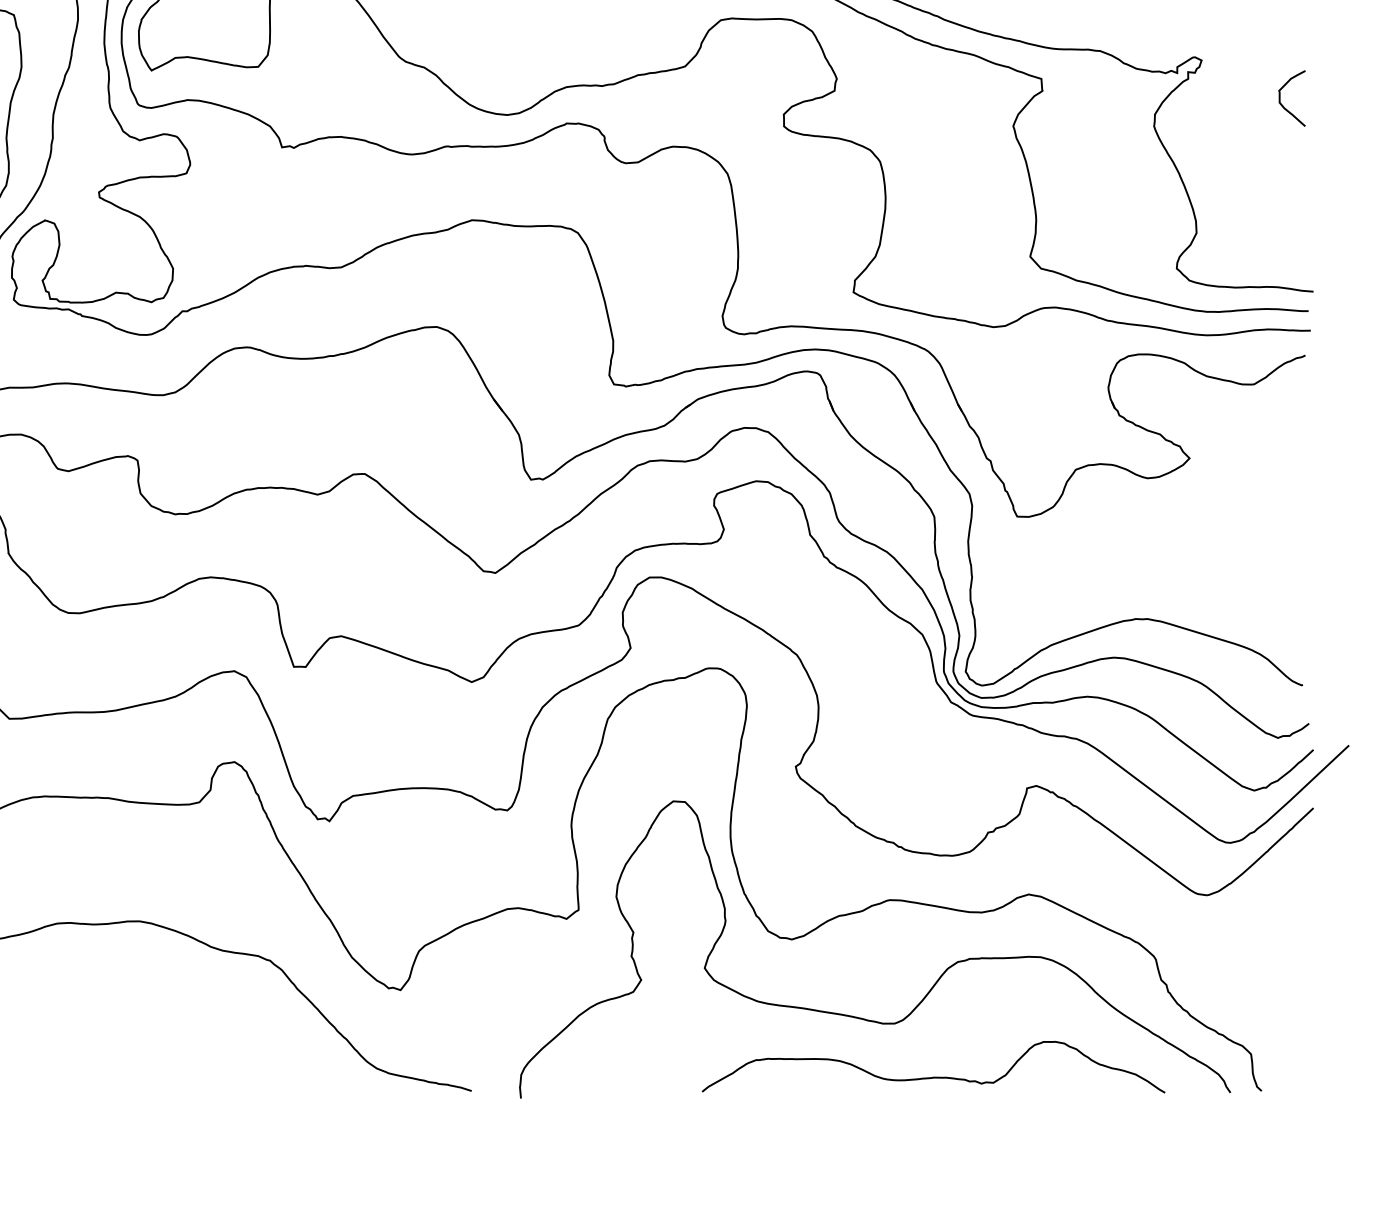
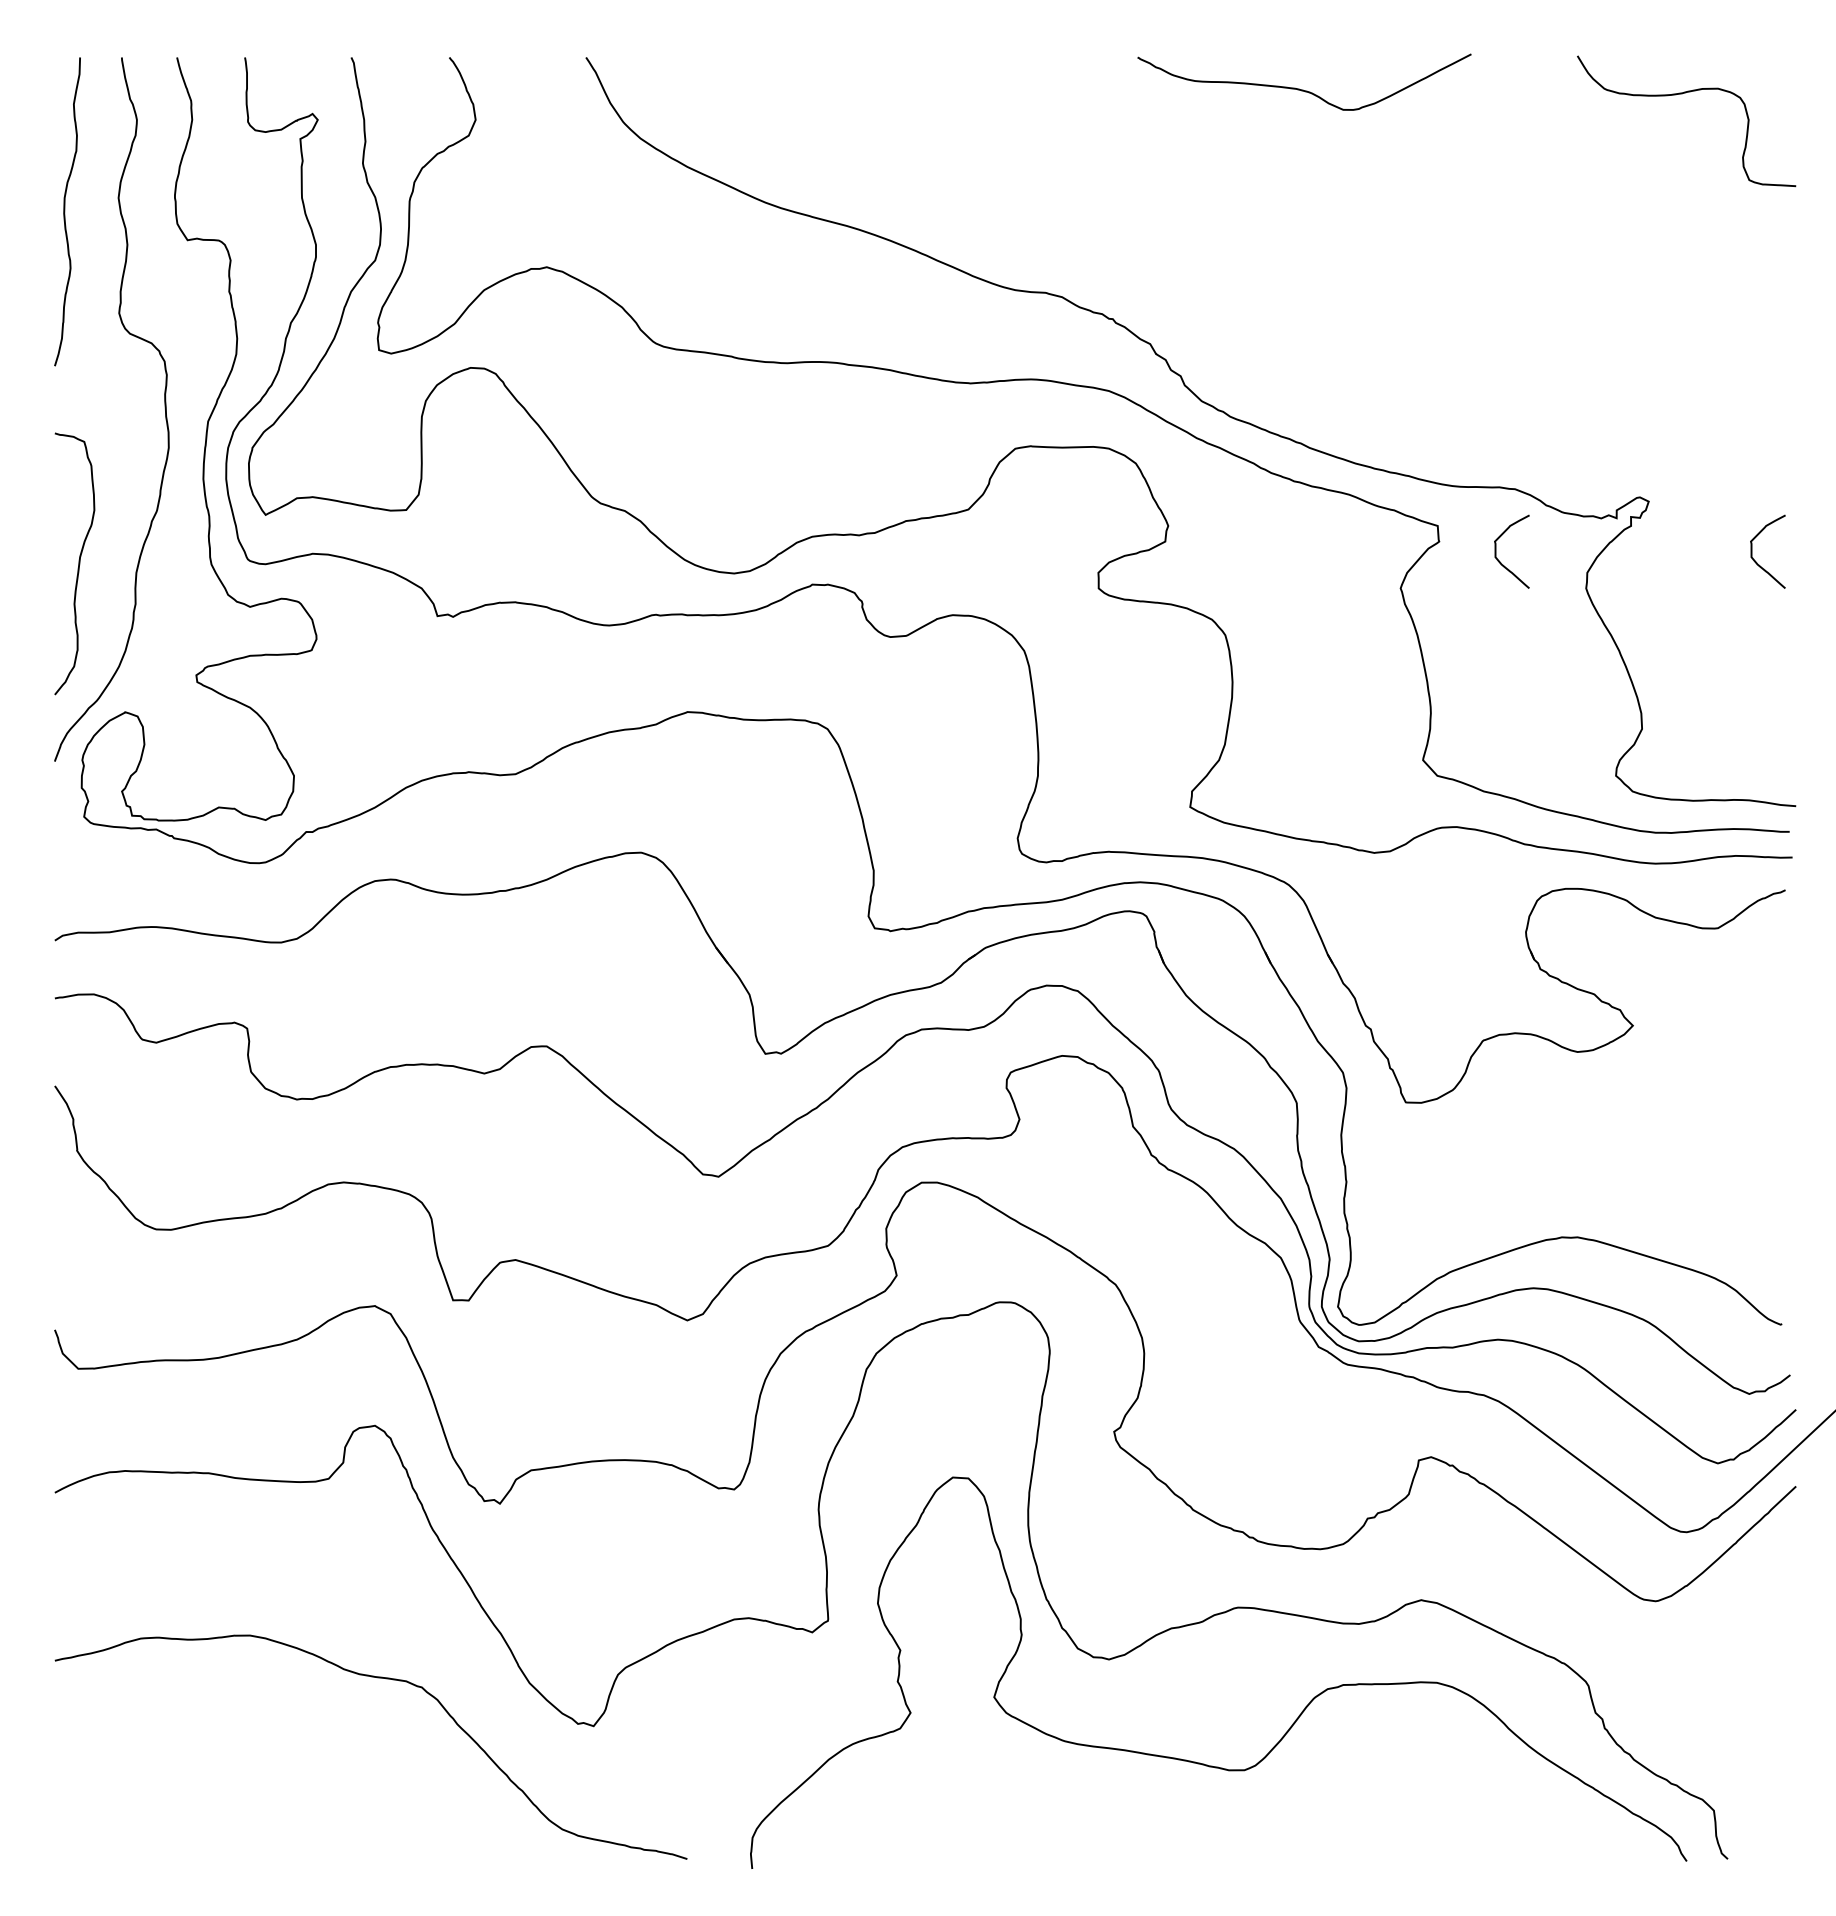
curve: (1089, 105) -> (1500, 561), added
curve: (933, 1076) -> (1295, 1840), removed

